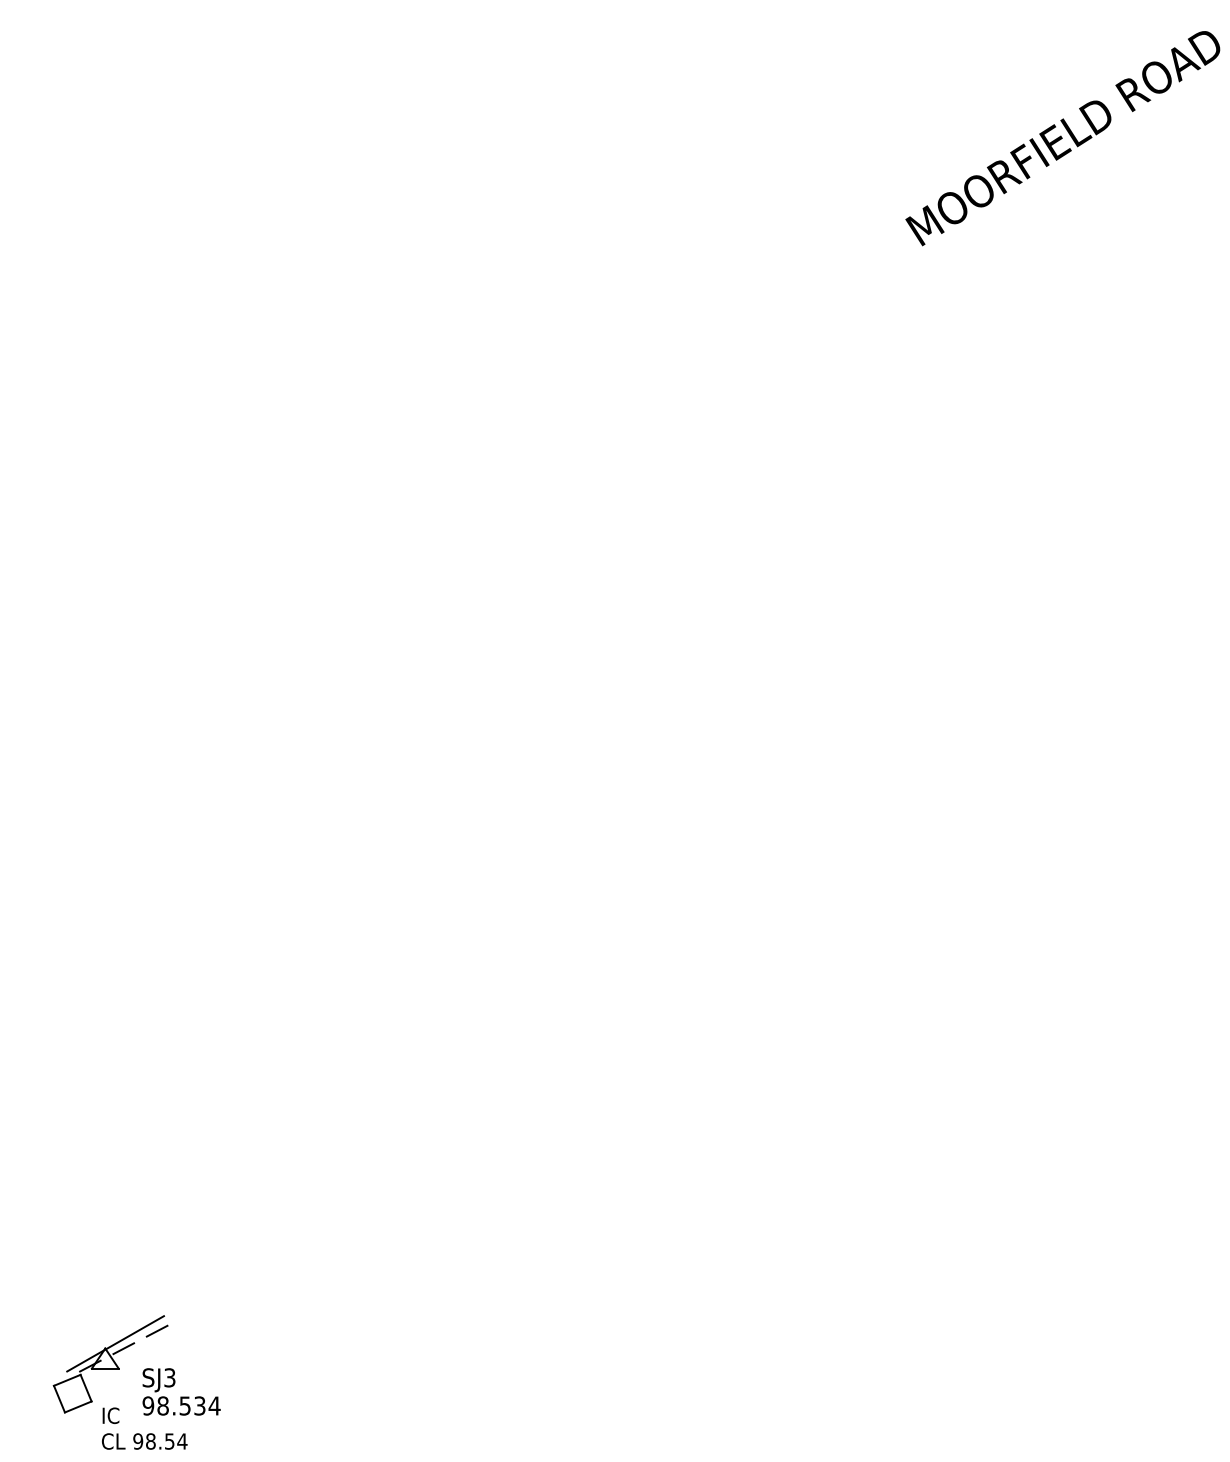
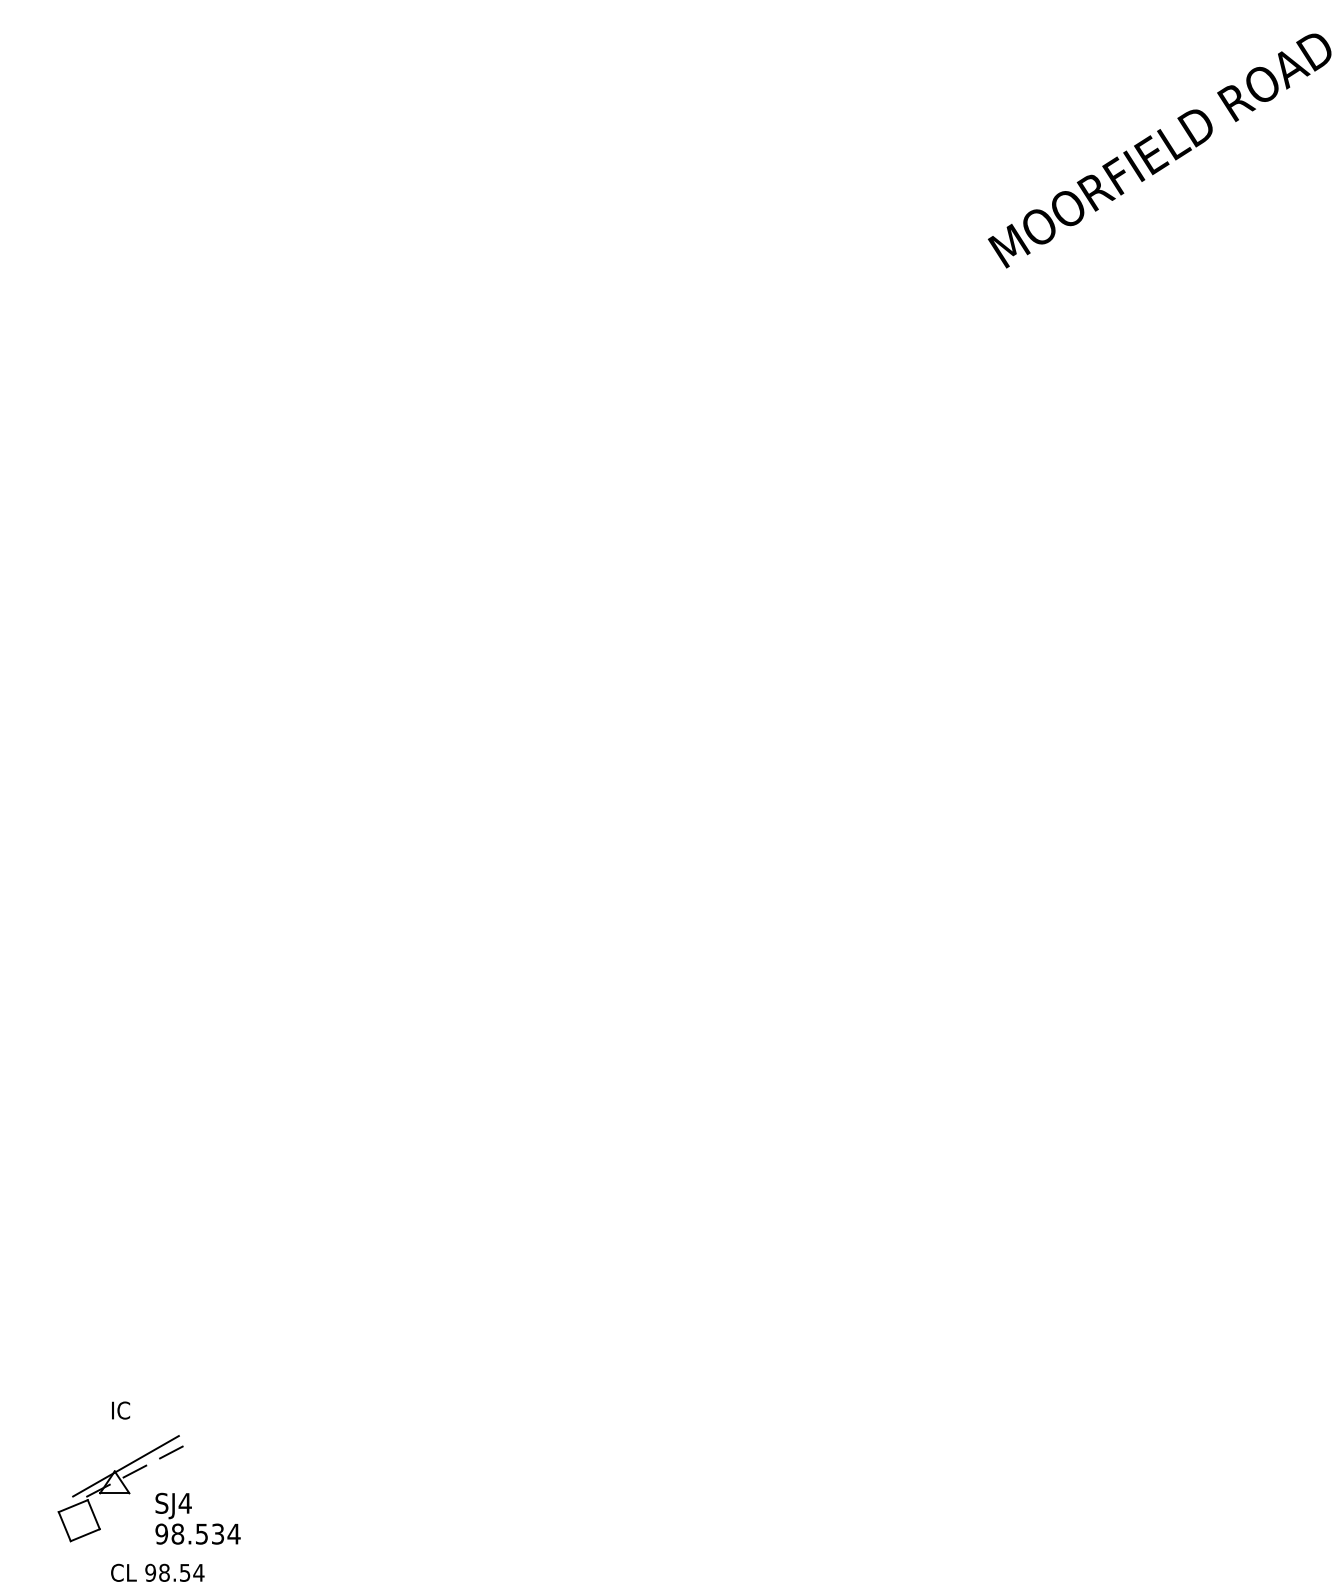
text: (169, 1377) -> (184, 1503), SJ3 -> SJ4
text: (110, 1415) -> (120, 1410), moved

